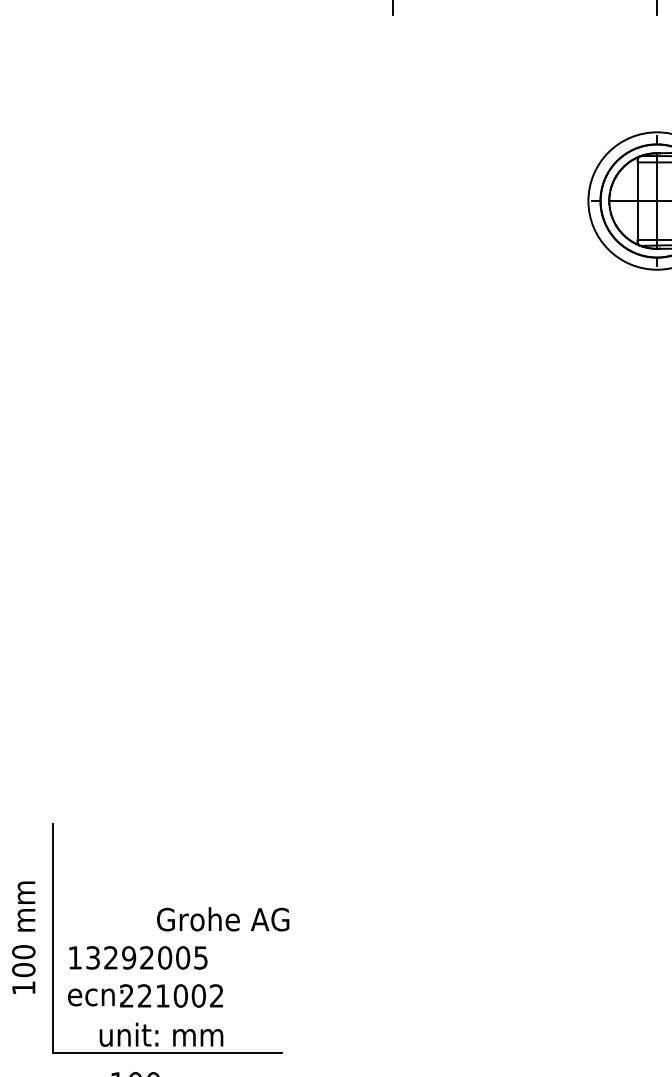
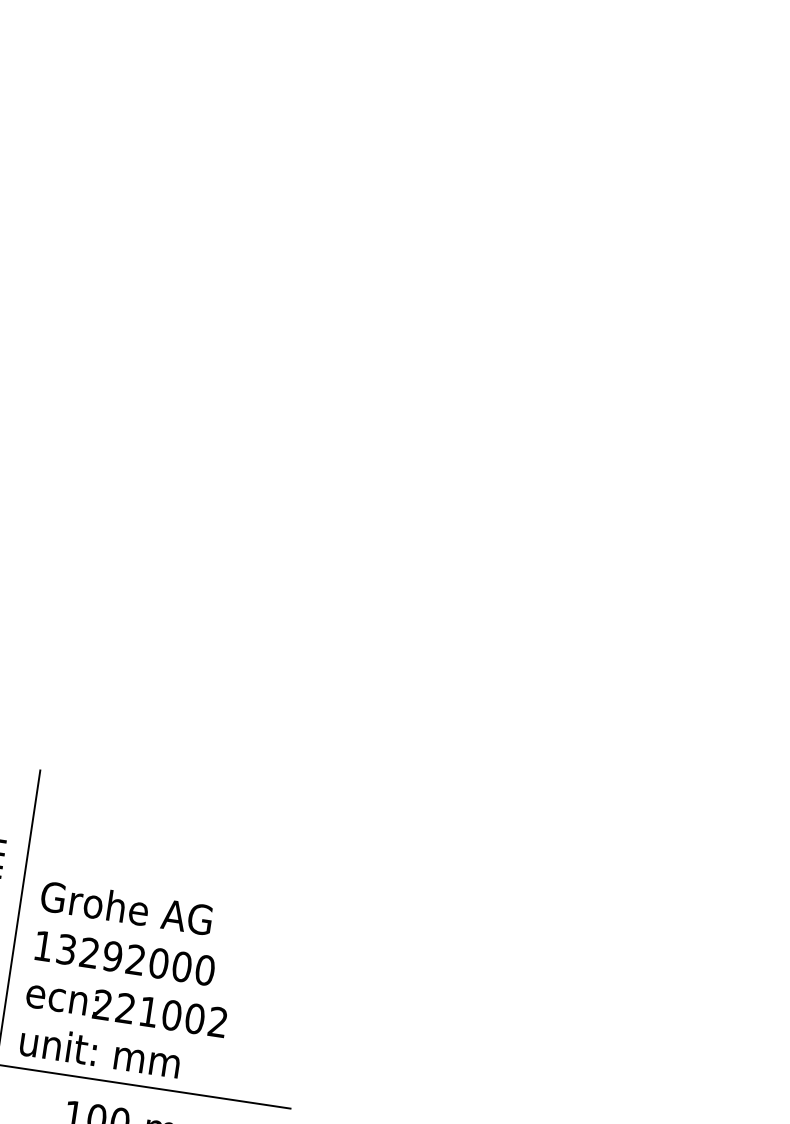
text: (223, 919) -> (127, 908), moved
text: (201, 957) -> (205, 969), 13292005 -> 13292000
text: (161, 1034) -> (100, 1051), moved

